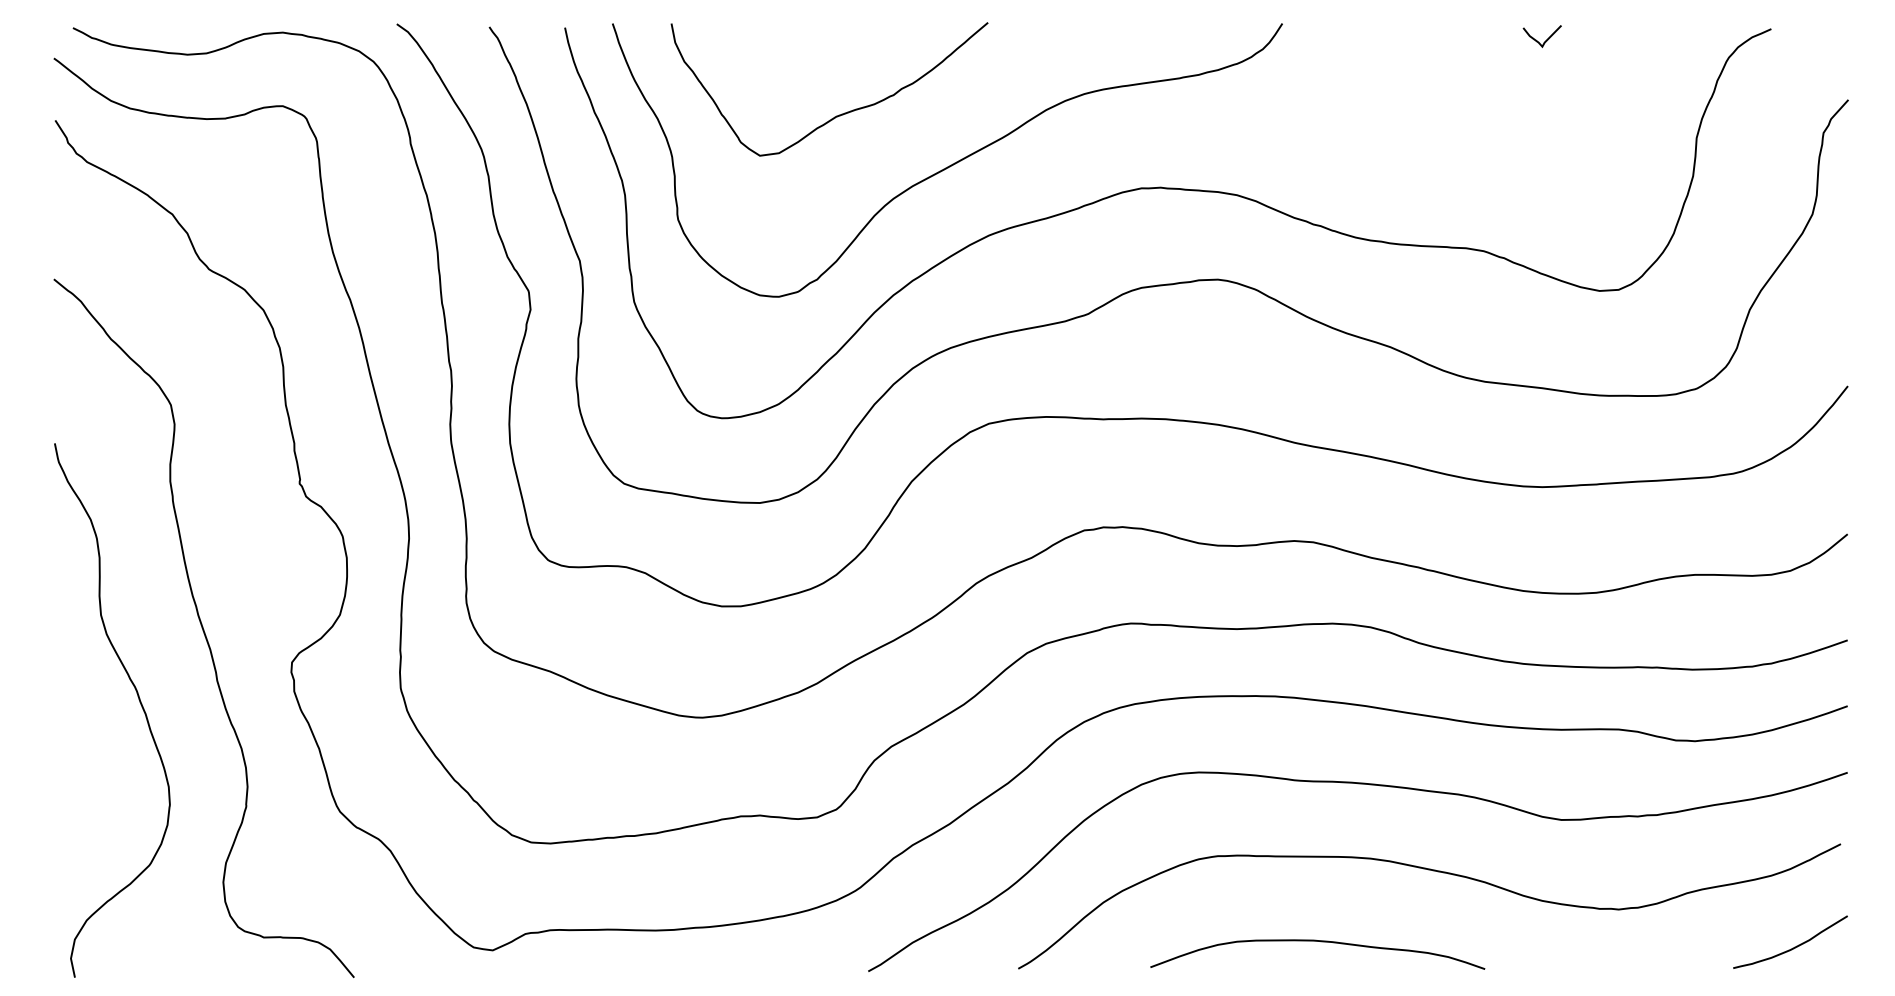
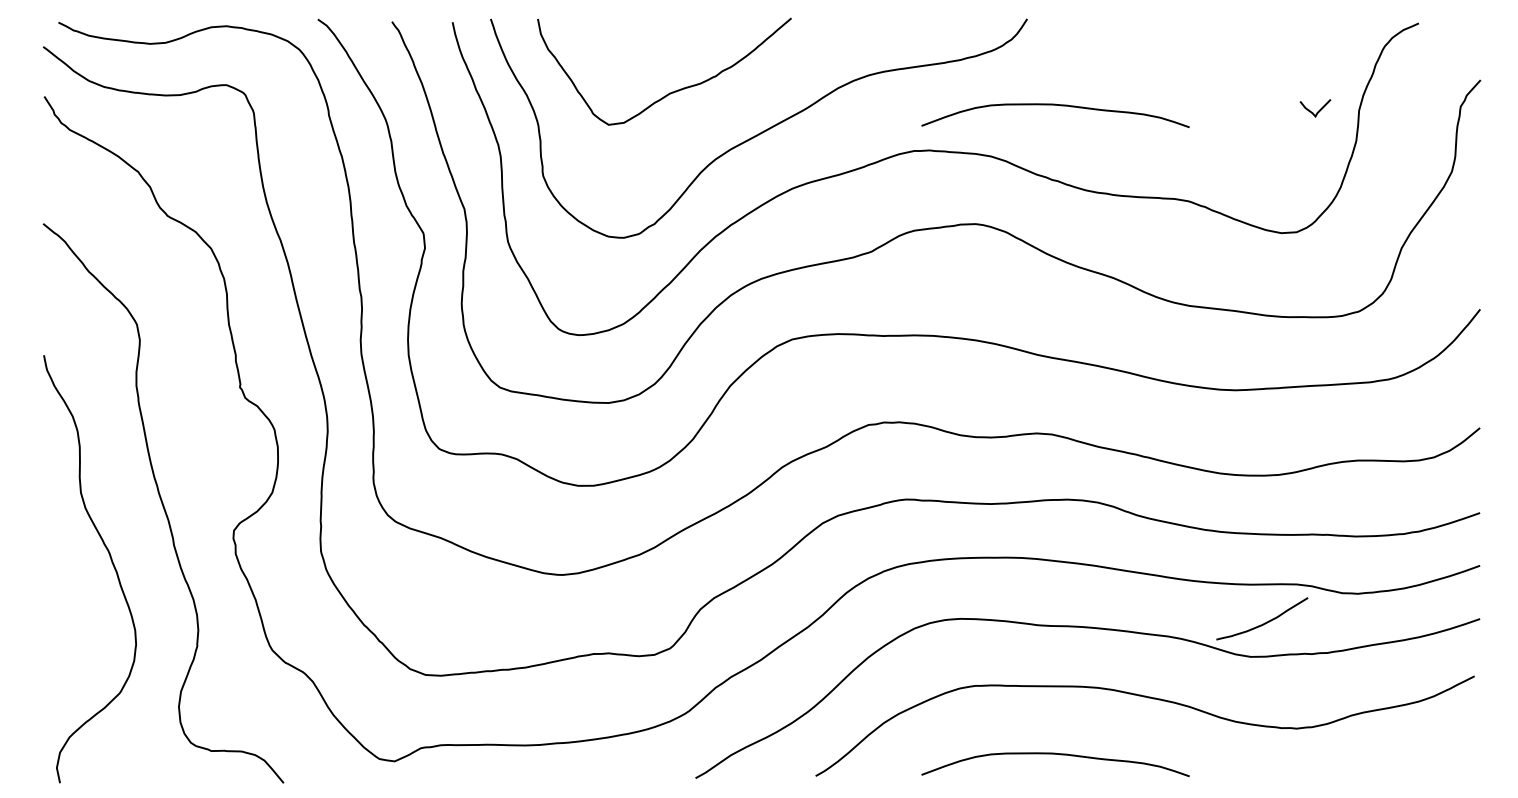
curve: (1546, 39) -> (1318, 110), moved
curve: (1317, 131) -> (1055, 105), added
curve: (1793, 946) -> (1264, 622), moved

